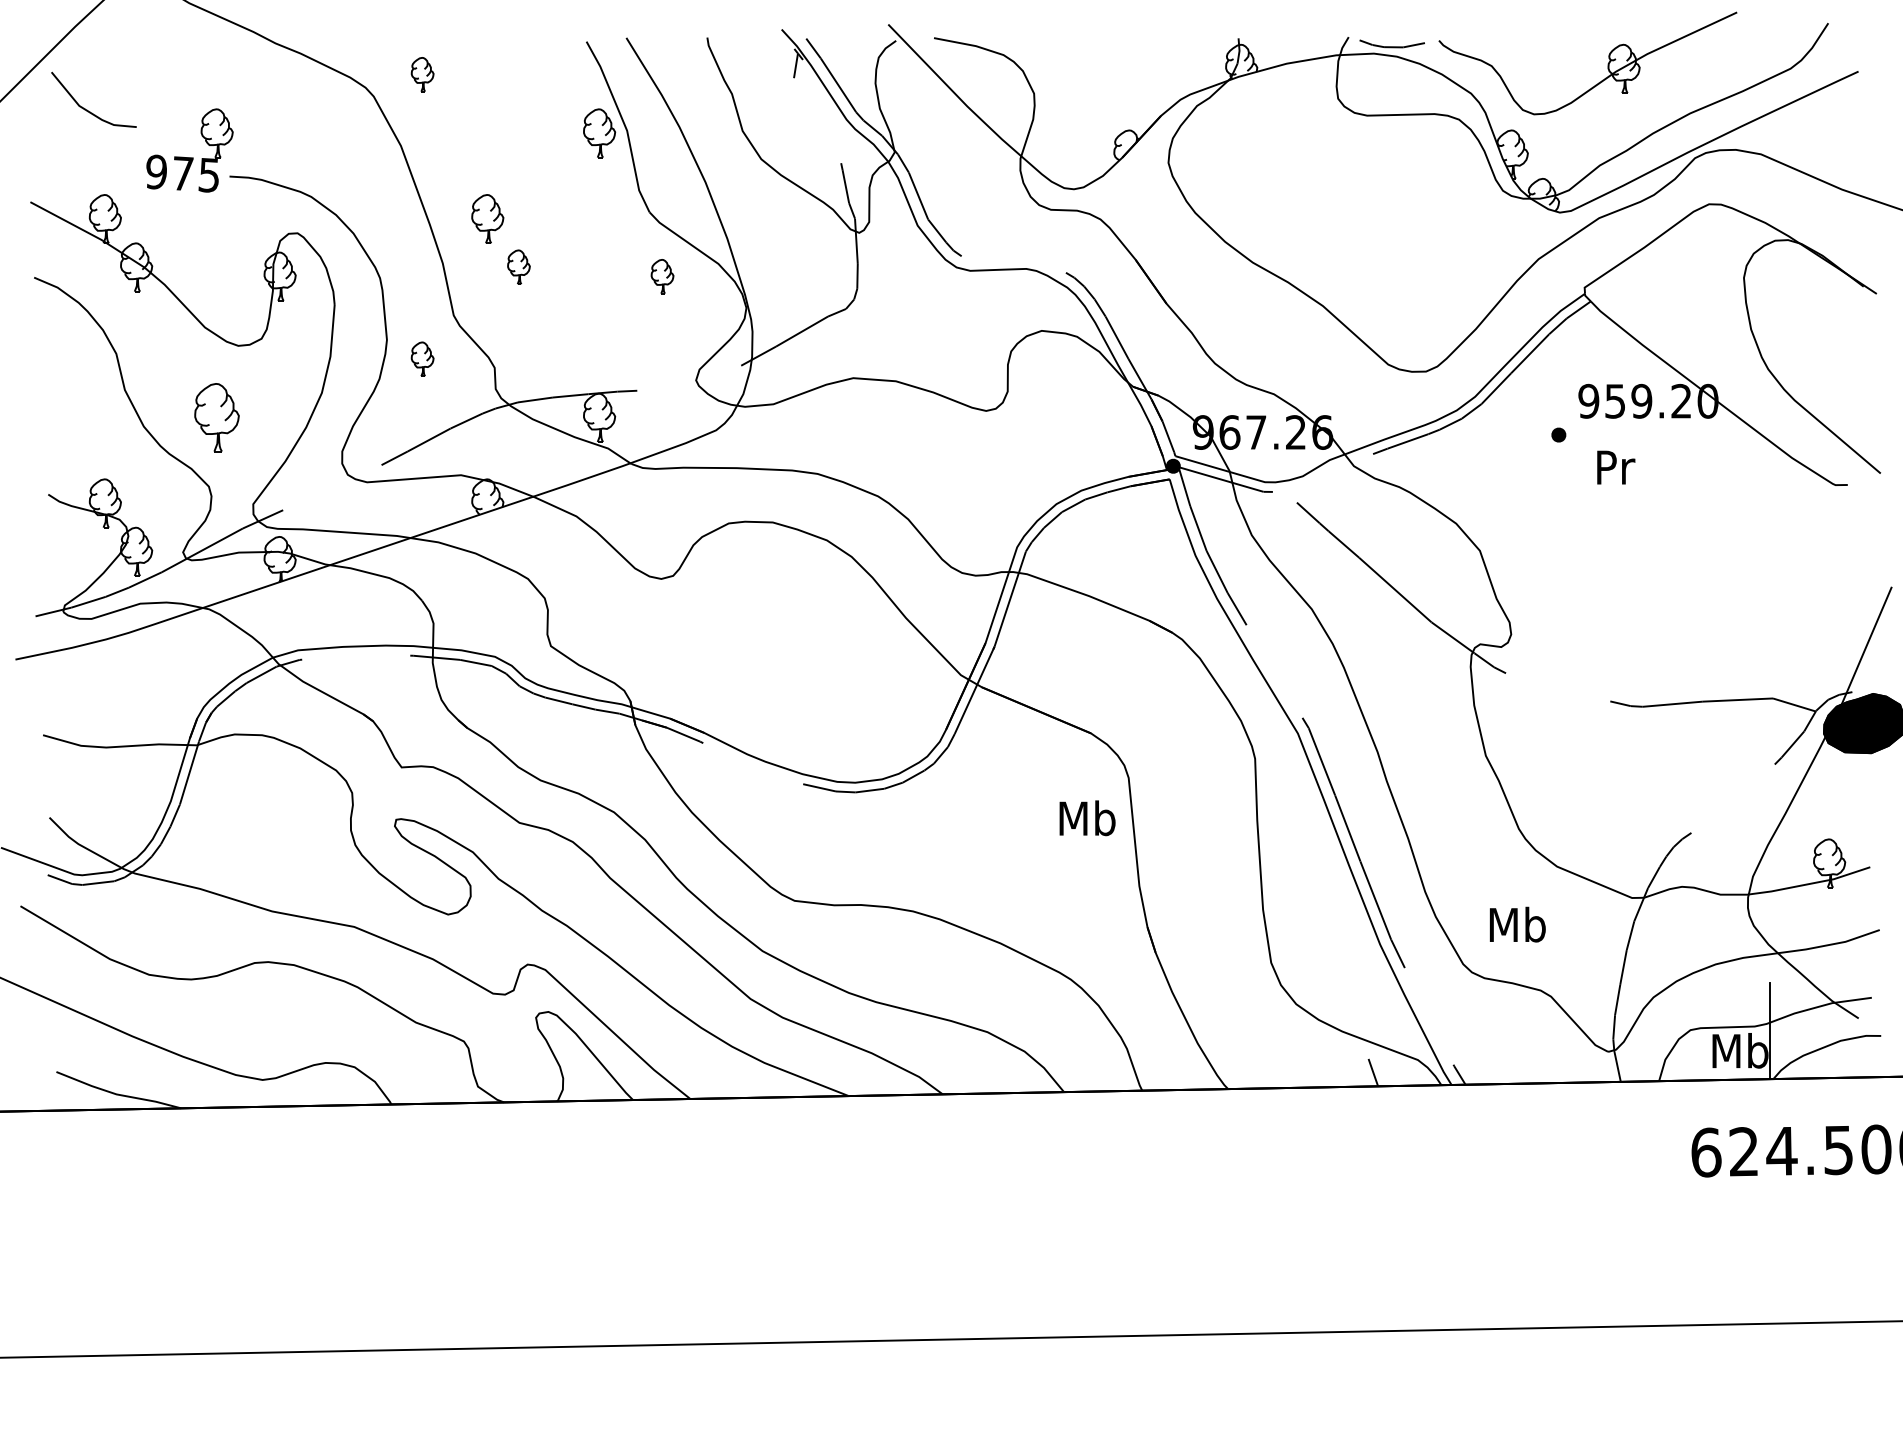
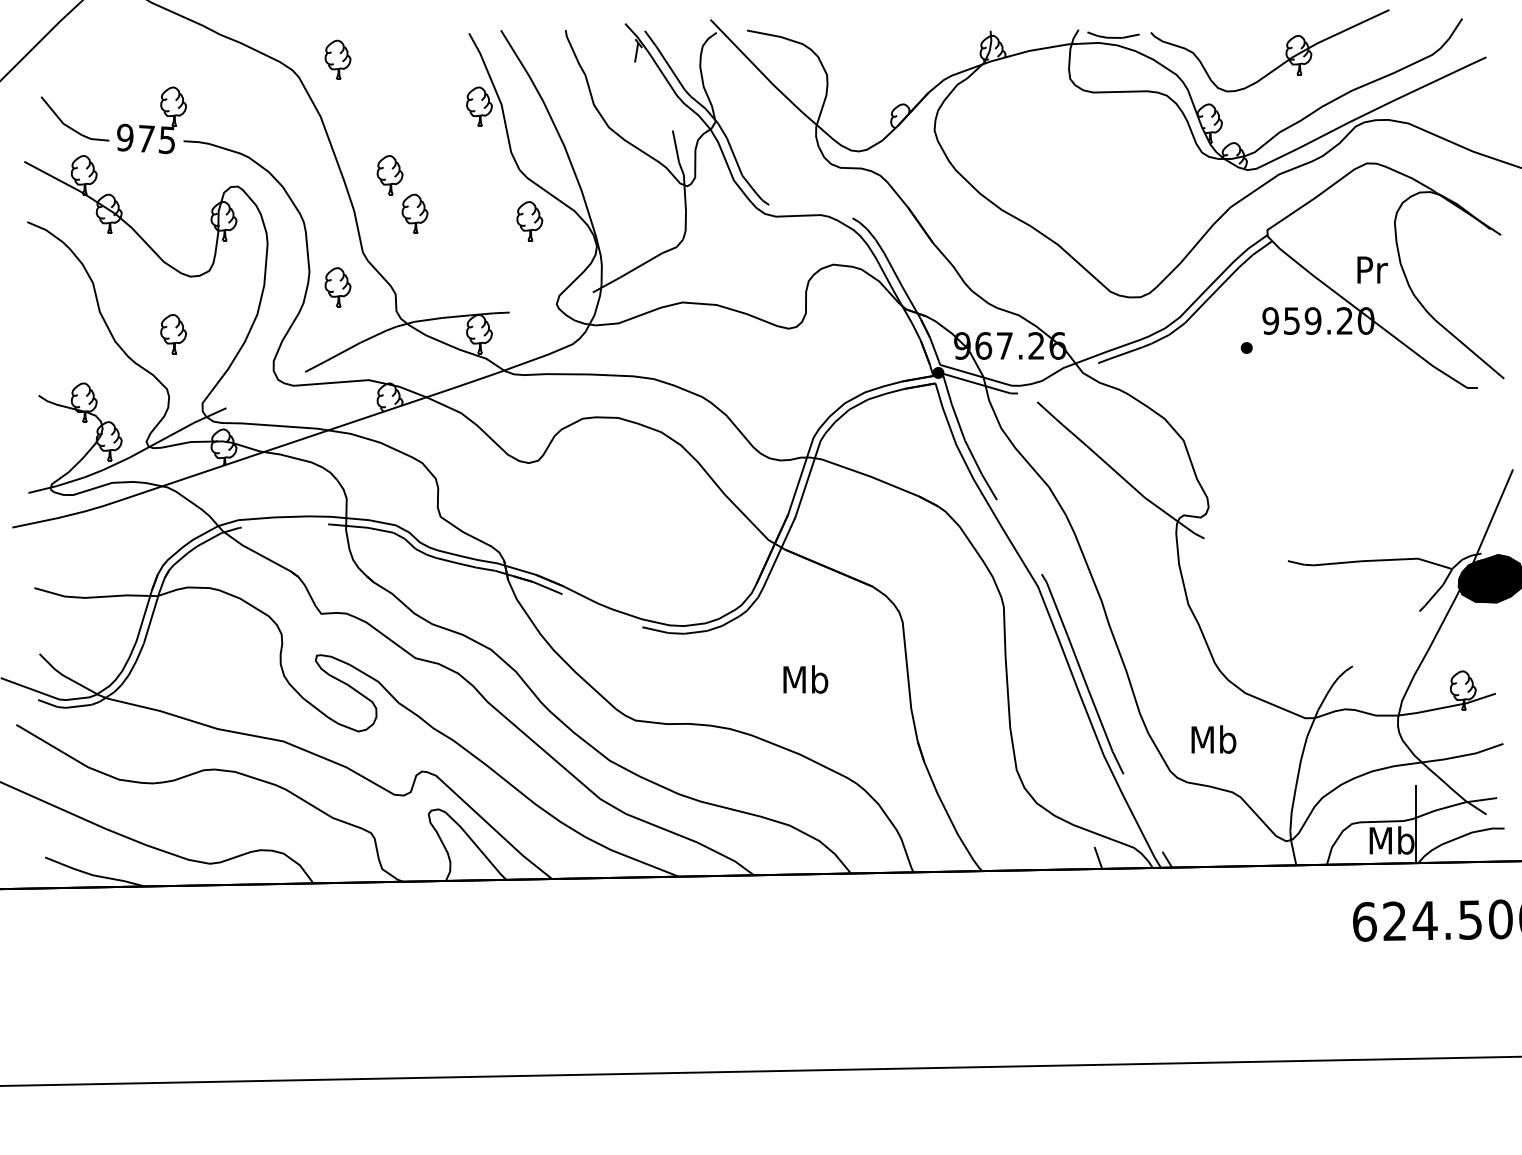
part: (421, 74) -> (337, 59), size x1.43
line: (85, 108) -> (68, 125), moved
part: (518, 266) -> (414, 213), size x1.43
part: (662, 276) -> (529, 221), size x1.43
part: (421, 359) -> (337, 287), size x1.43
part: (216, 418) -> (173, 334), size x0.71
text: (1616, 466) -> (1372, 269), moved
text: (1087, 818) -> (805, 679), moved

